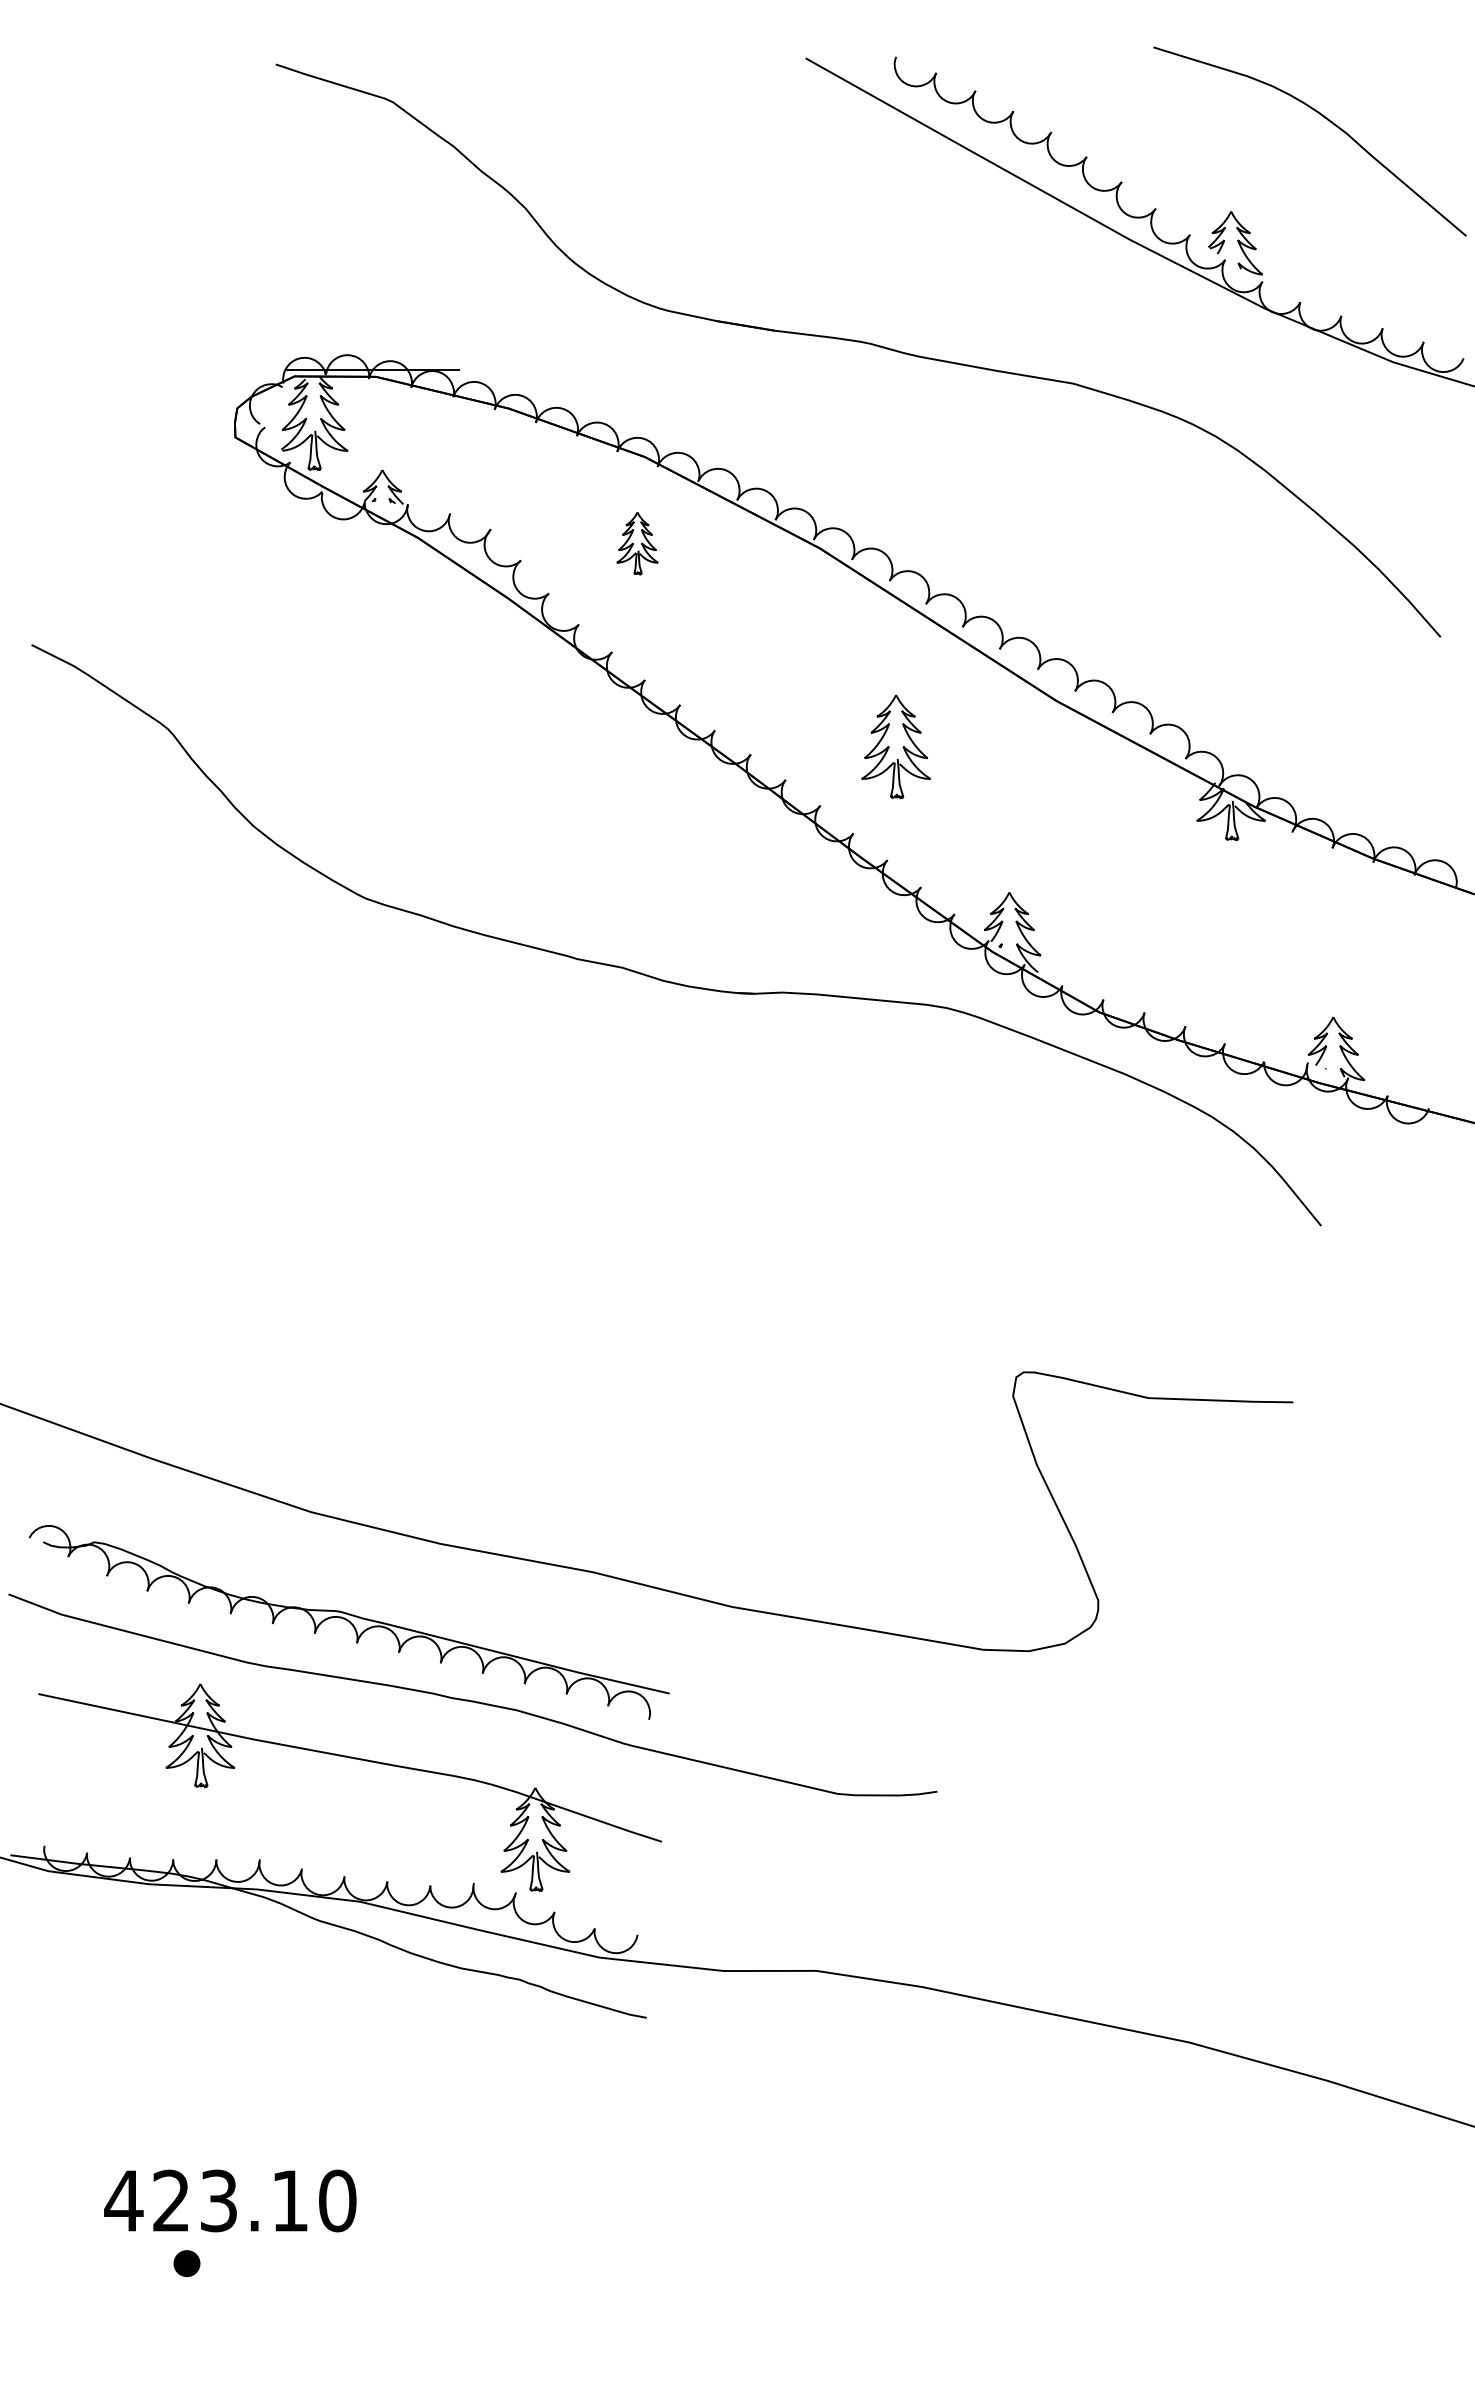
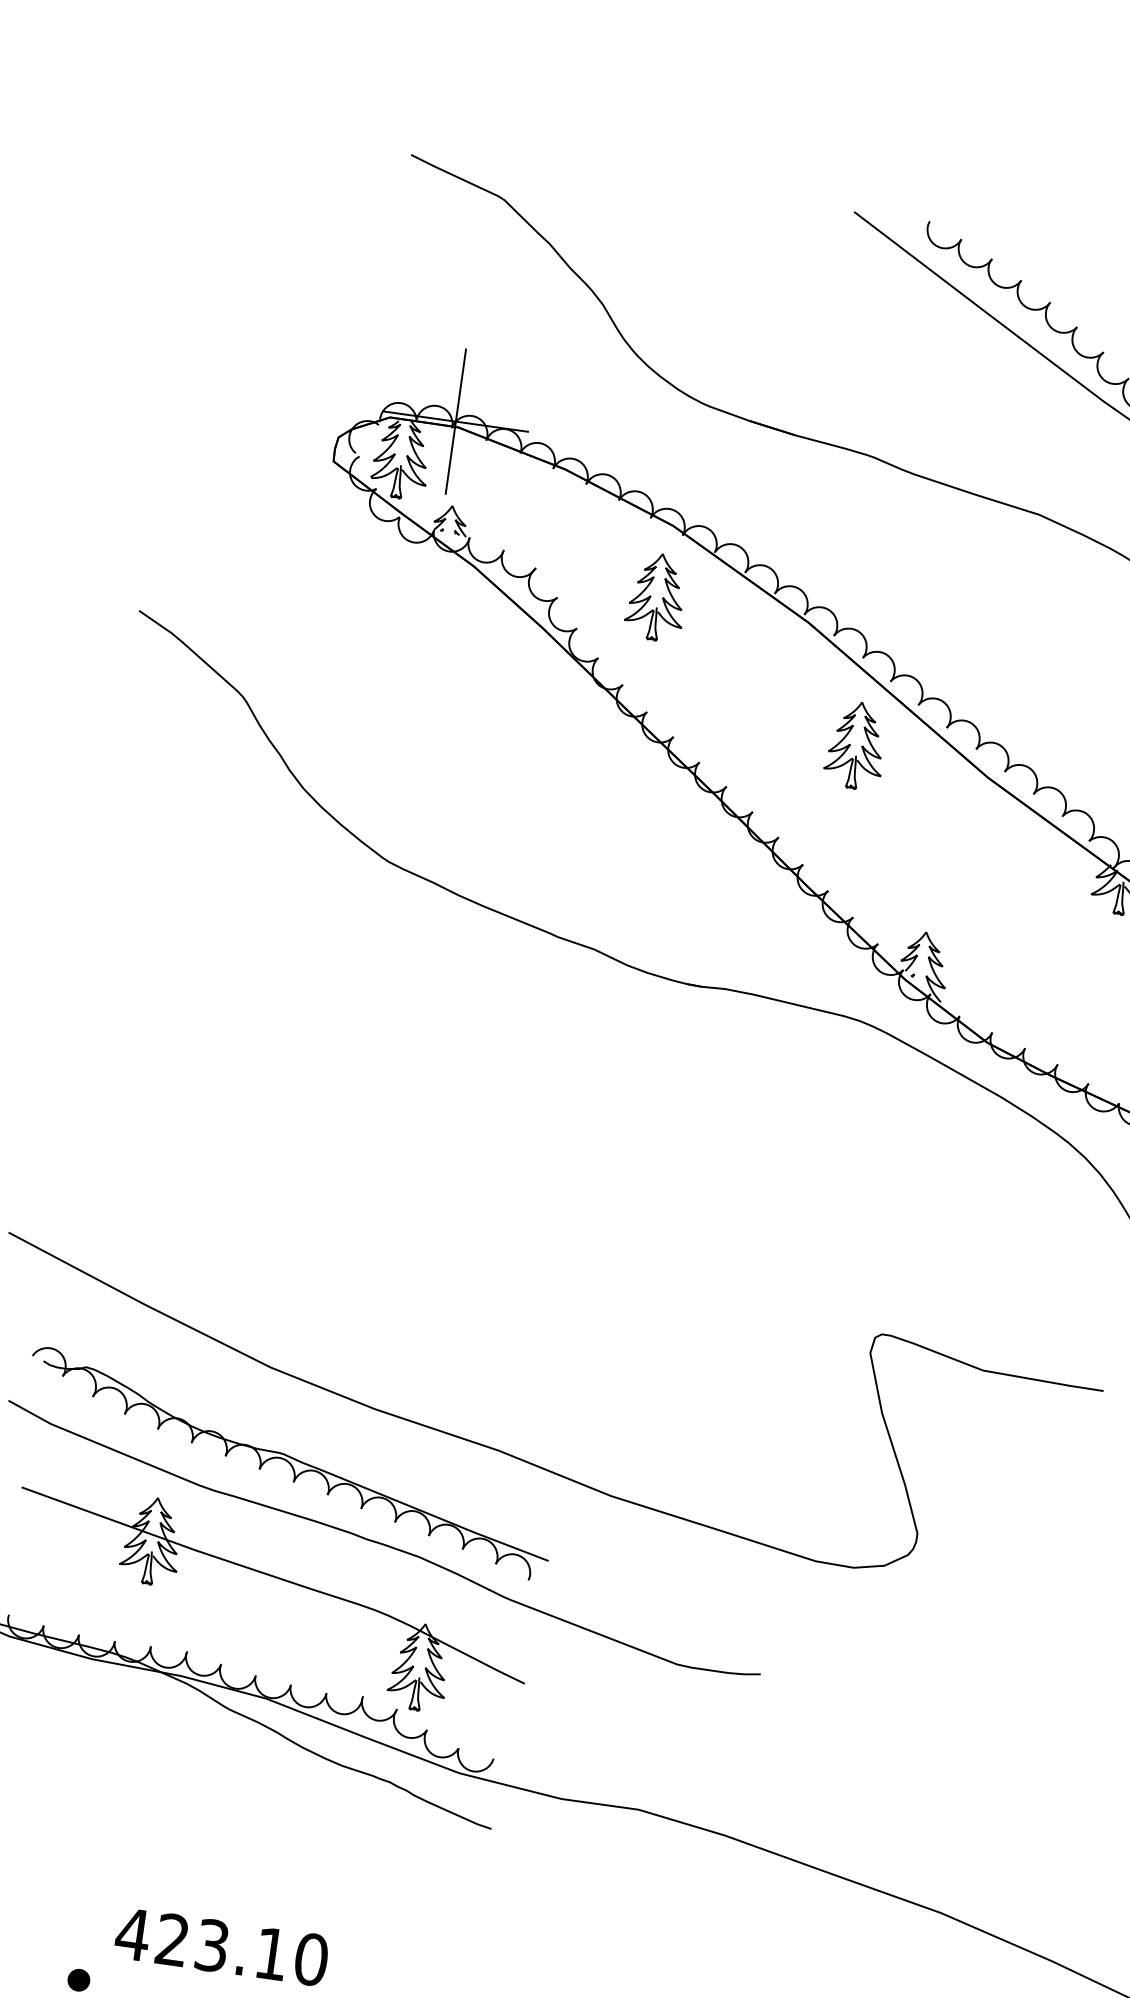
line: (372, 370) -> (455, 421), added
part: (637, 543) -> (656, 597), size x1.67
part: (895, 746) -> (855, 745), moved
text: (230, 2200) -> (221, 1946), moved

